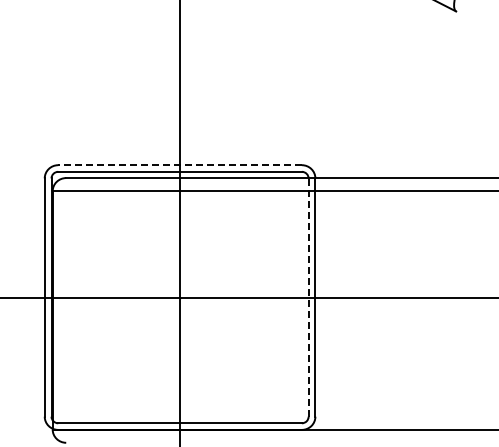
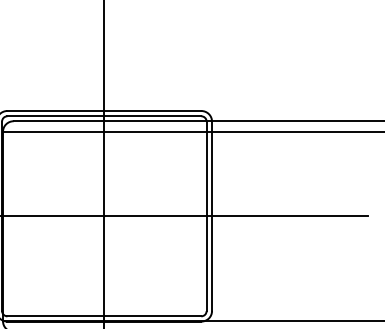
line: (180, 165) -> (104, 111), dashed -> solid
line: (308, 297) -> (206, 216), dashed -> solid

